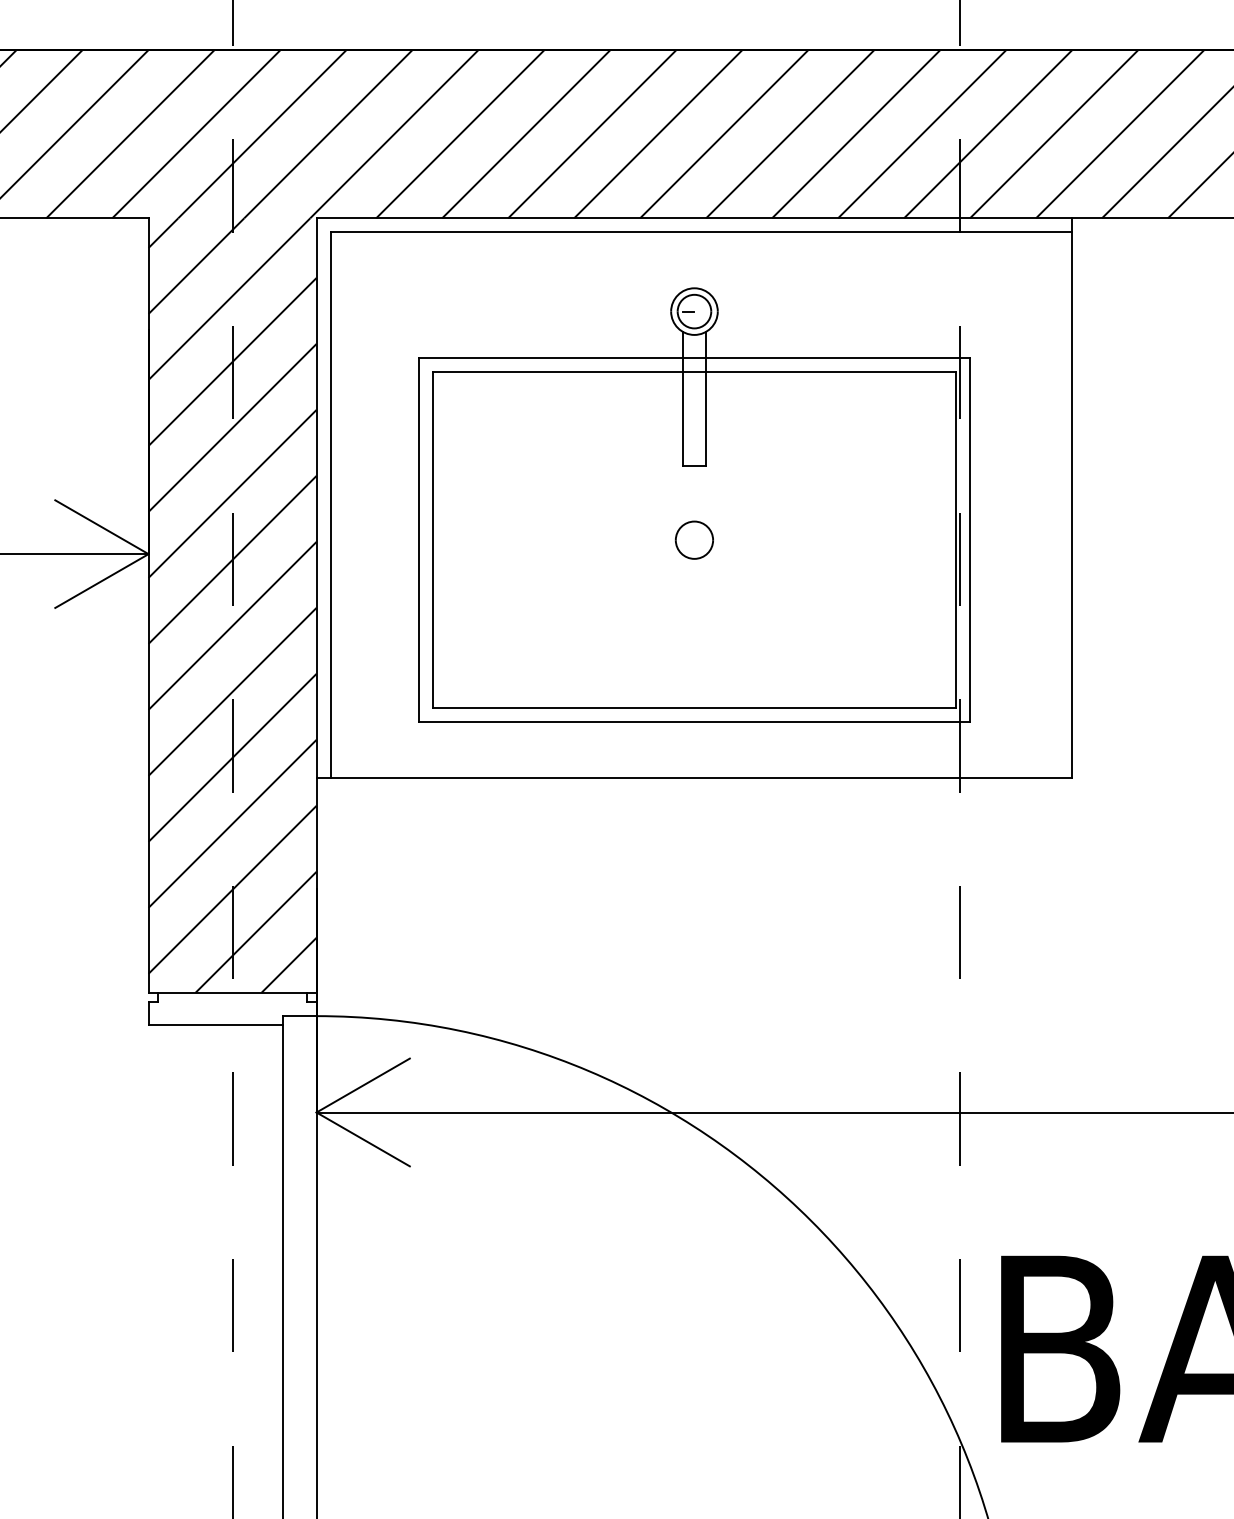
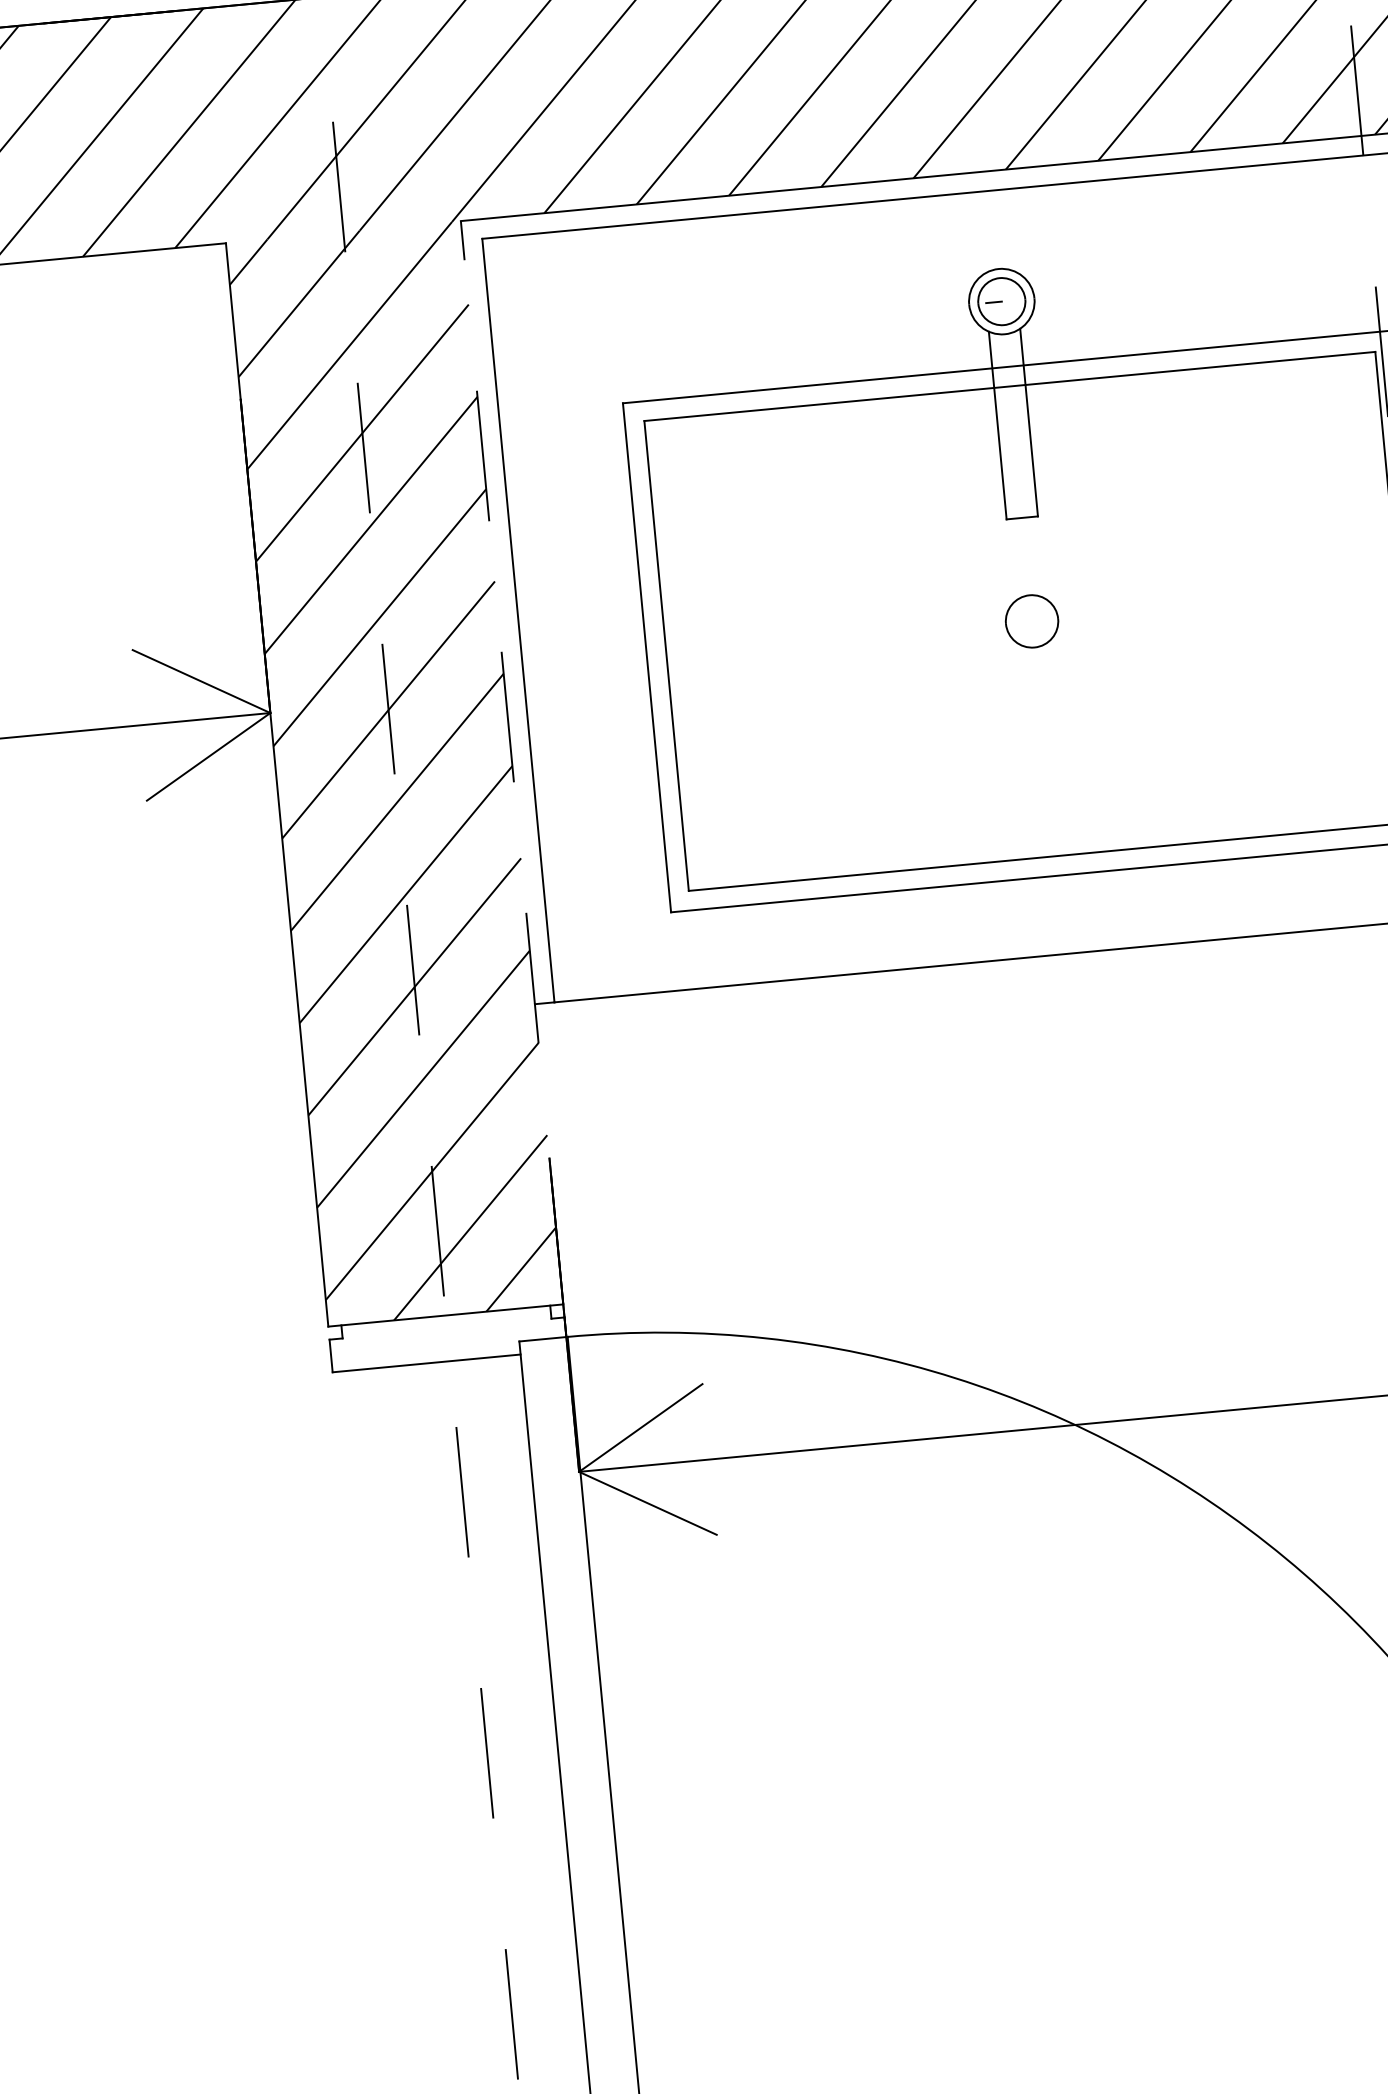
line: (316, 605) -> (511, 762), solid -> dashed

